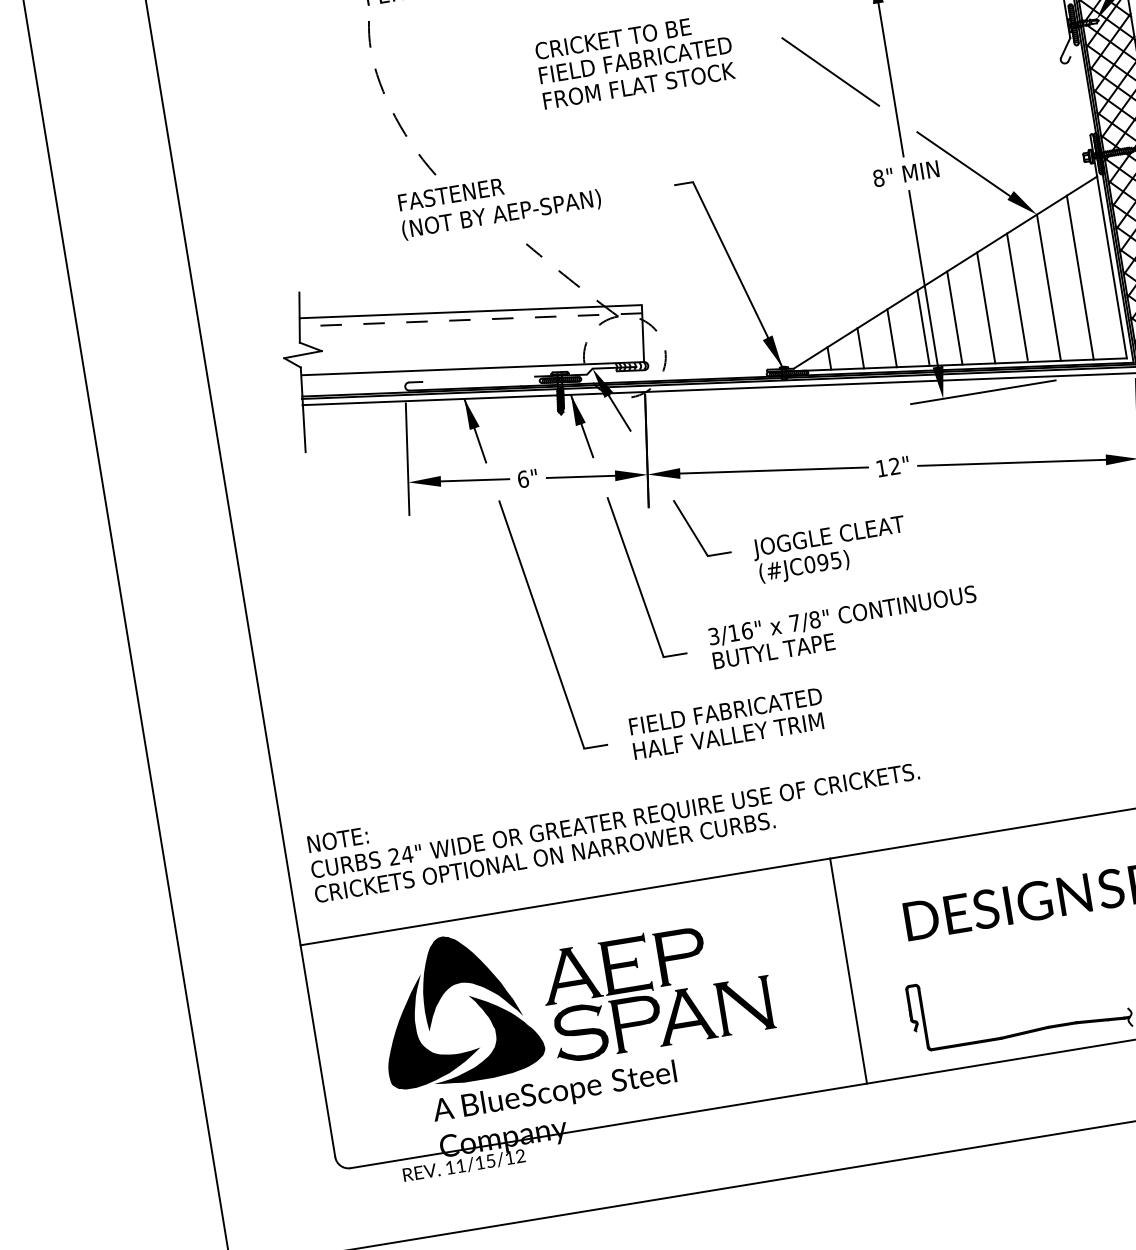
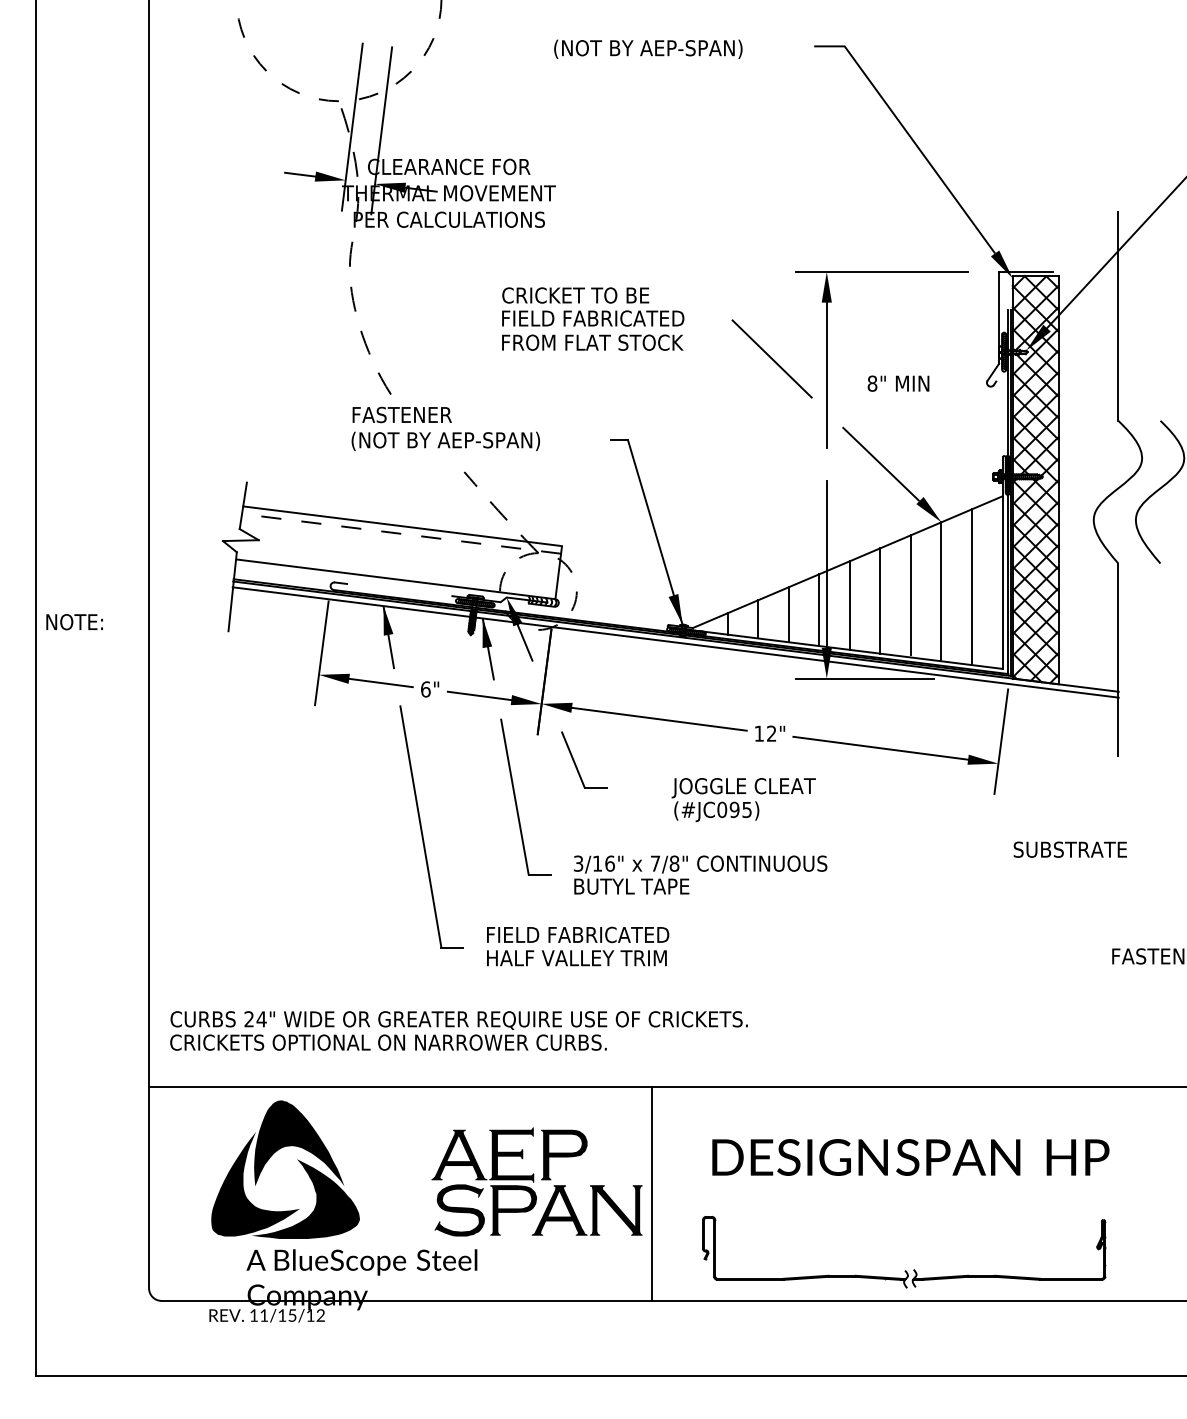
text: (906, 173) -> (898, 383), moved
text: (830, 551) -> (743, 800), moved
text: (337, 840) -> (74, 622), moved
part: (656, 989) -> (536, 1181), moved

